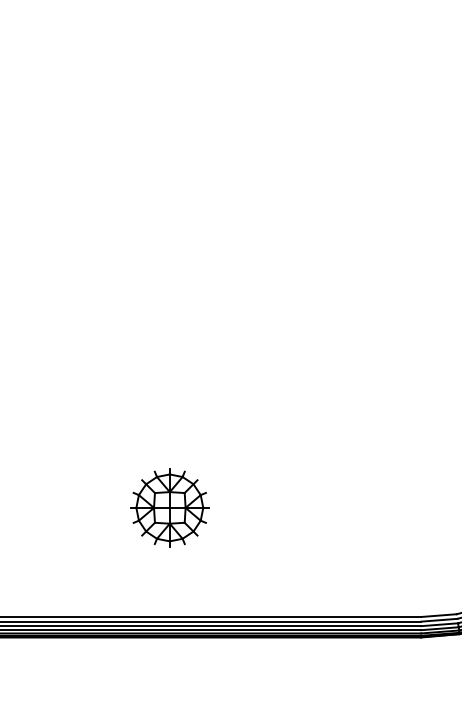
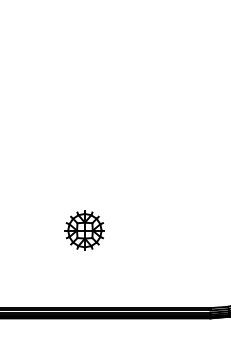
part: (168, 507) -> (84, 230), moved

